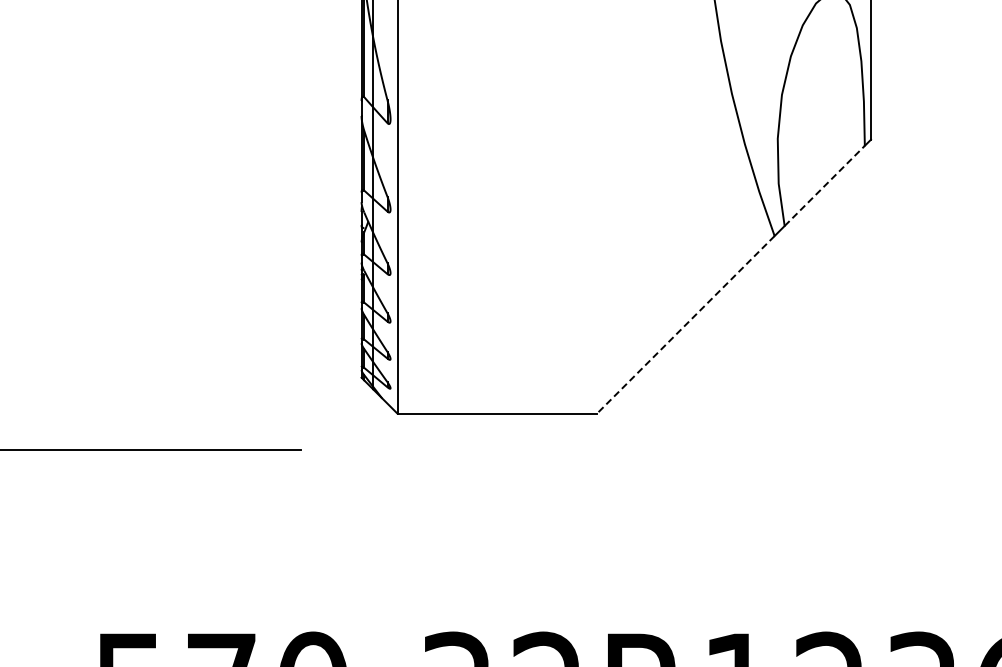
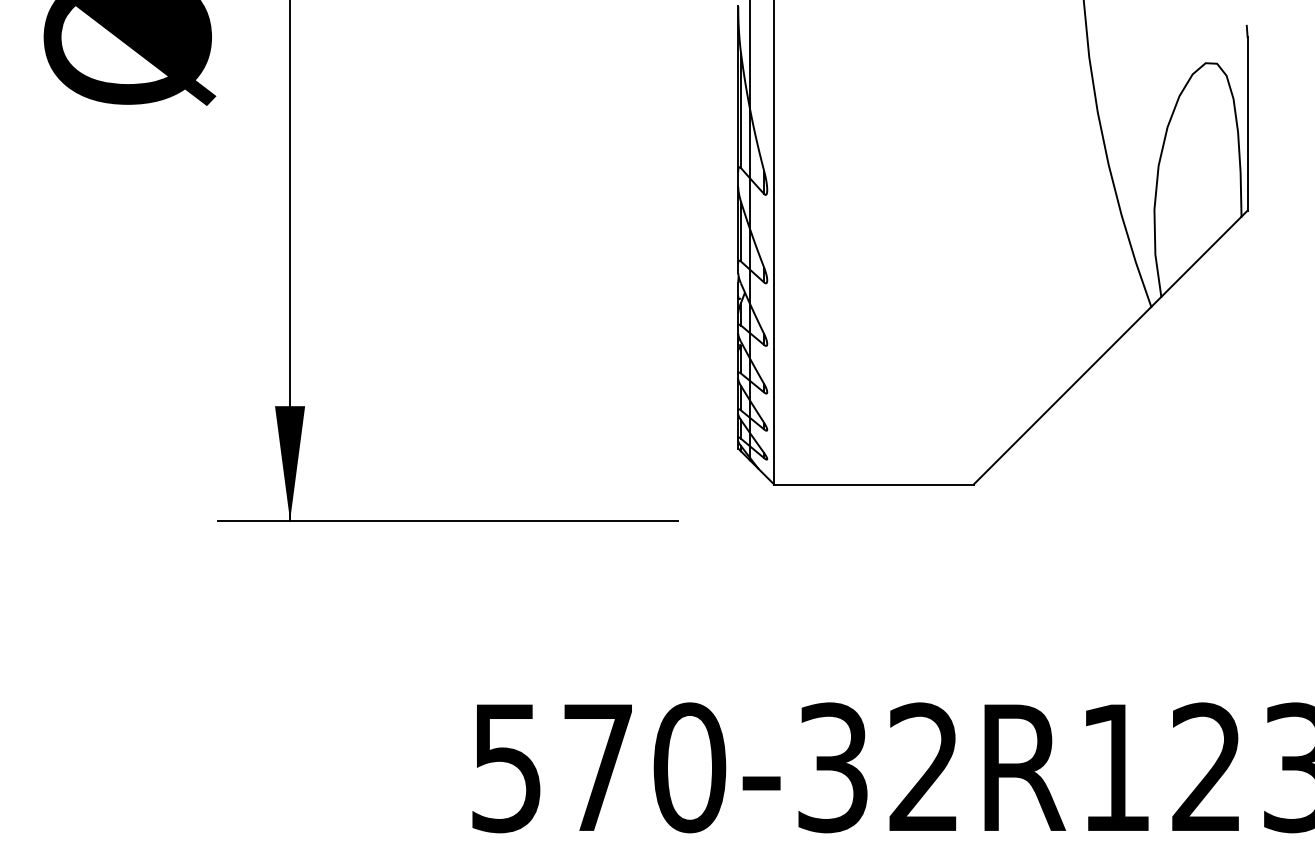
line: (824, 185) -> (1201, 256), dashed -> solid
line: (685, 324) -> (1062, 395), dashed -> solid

